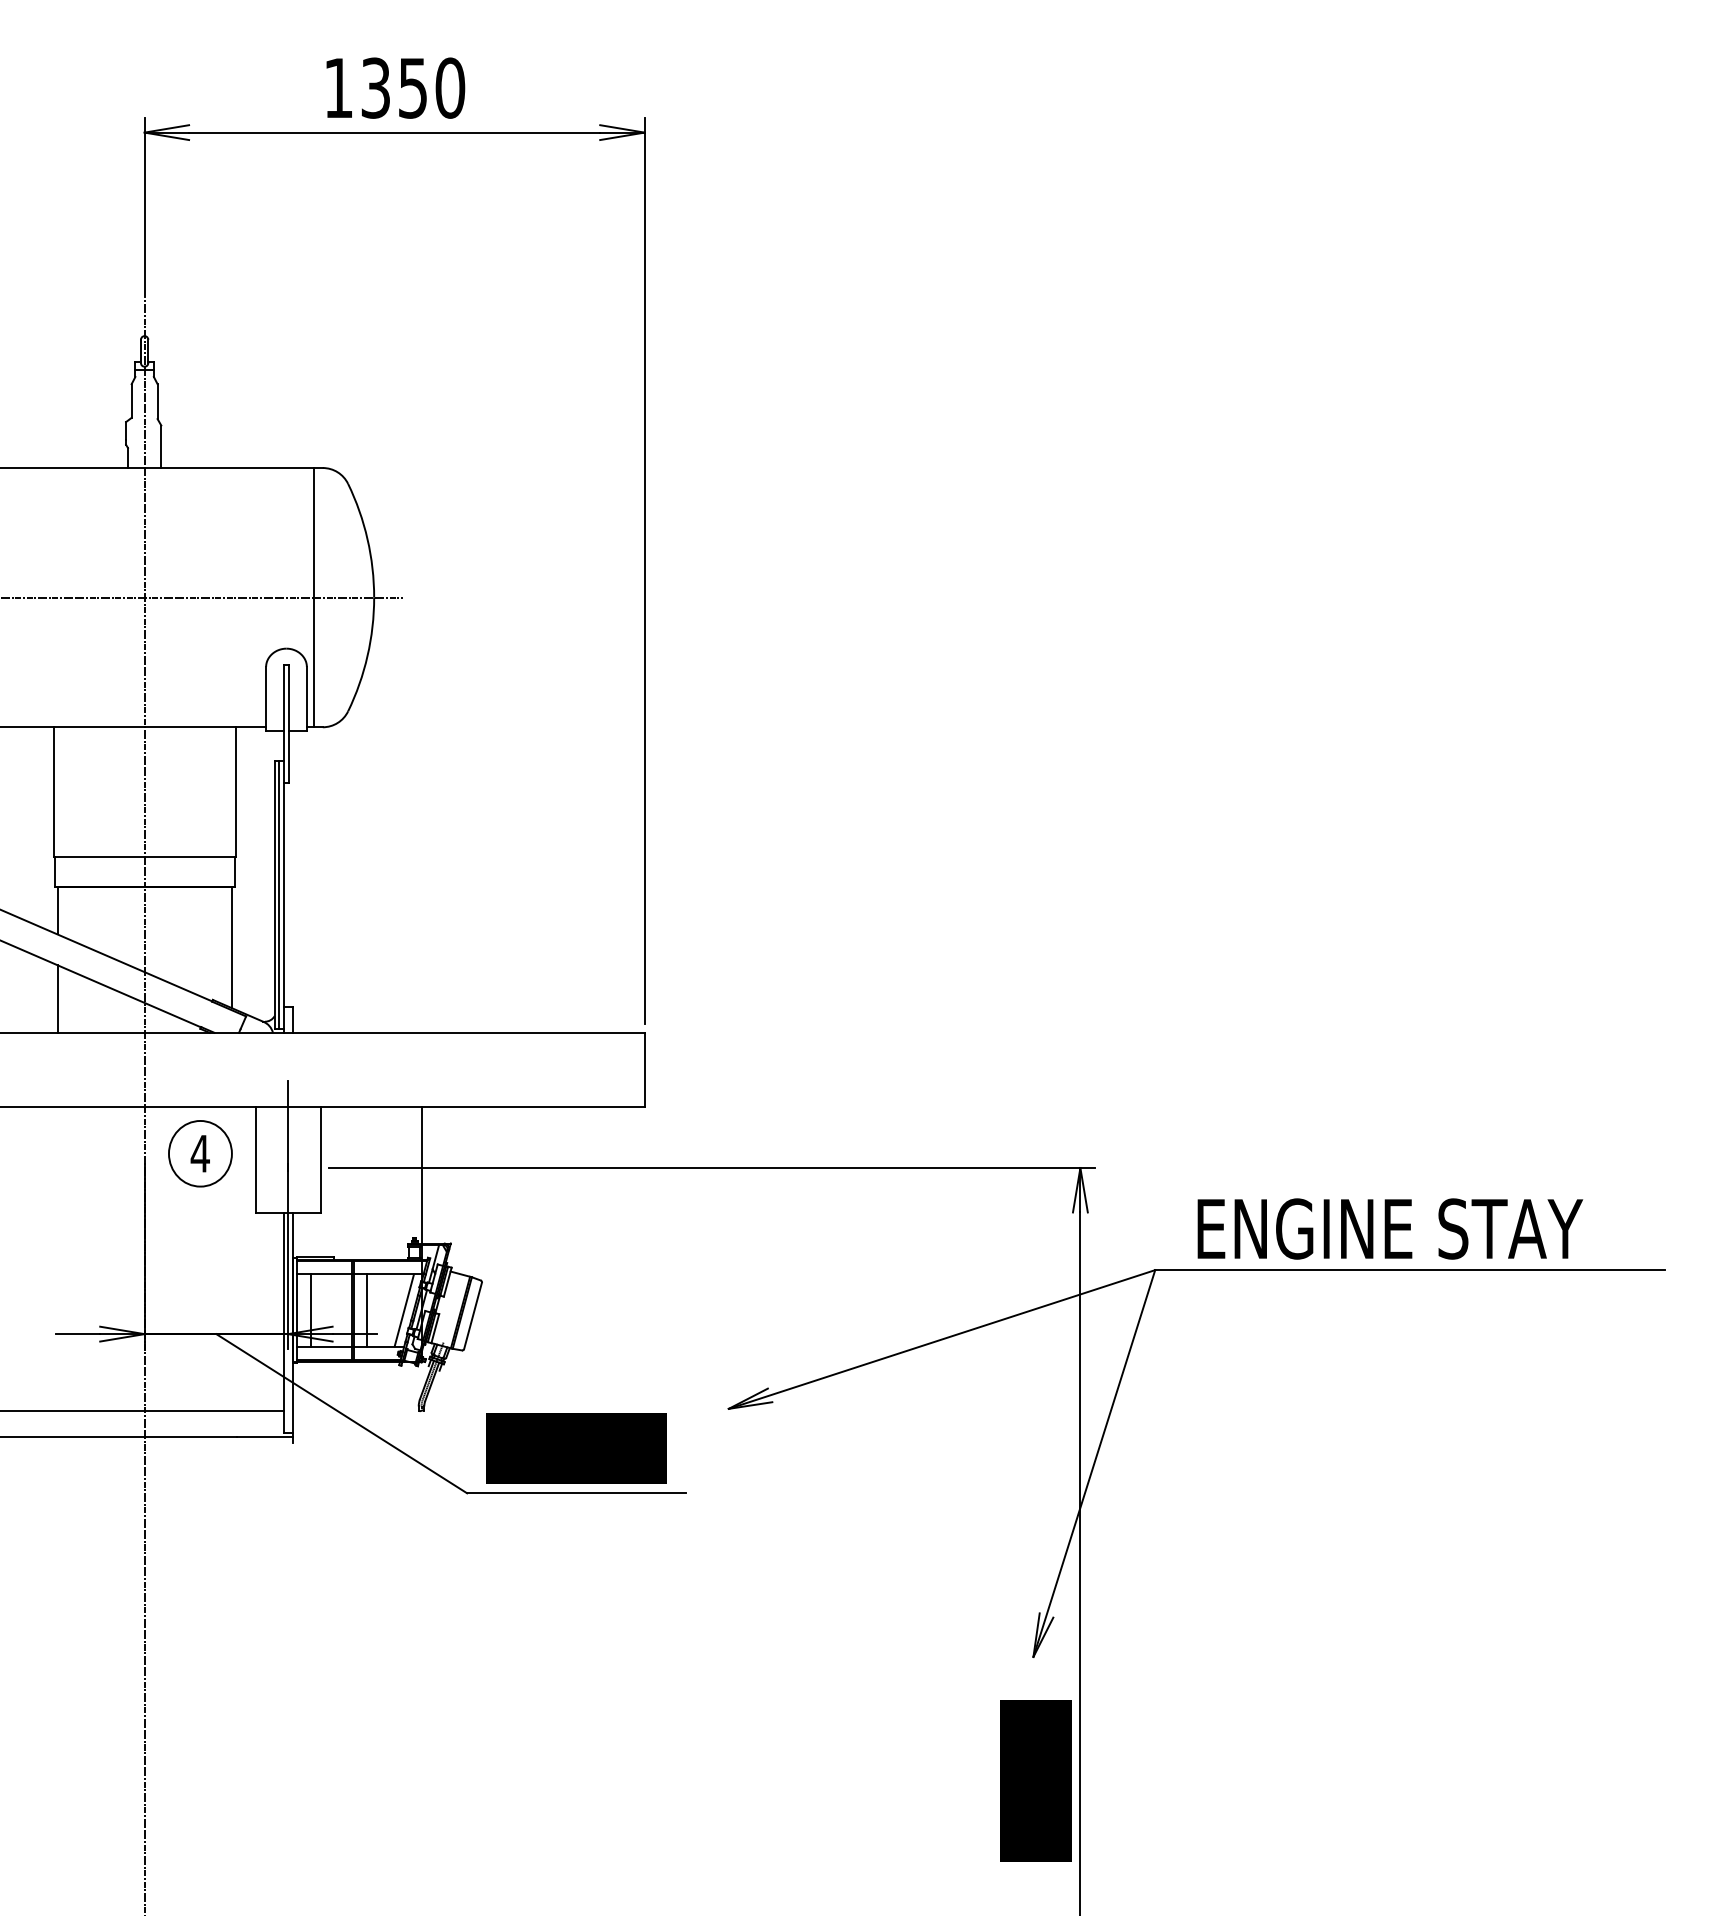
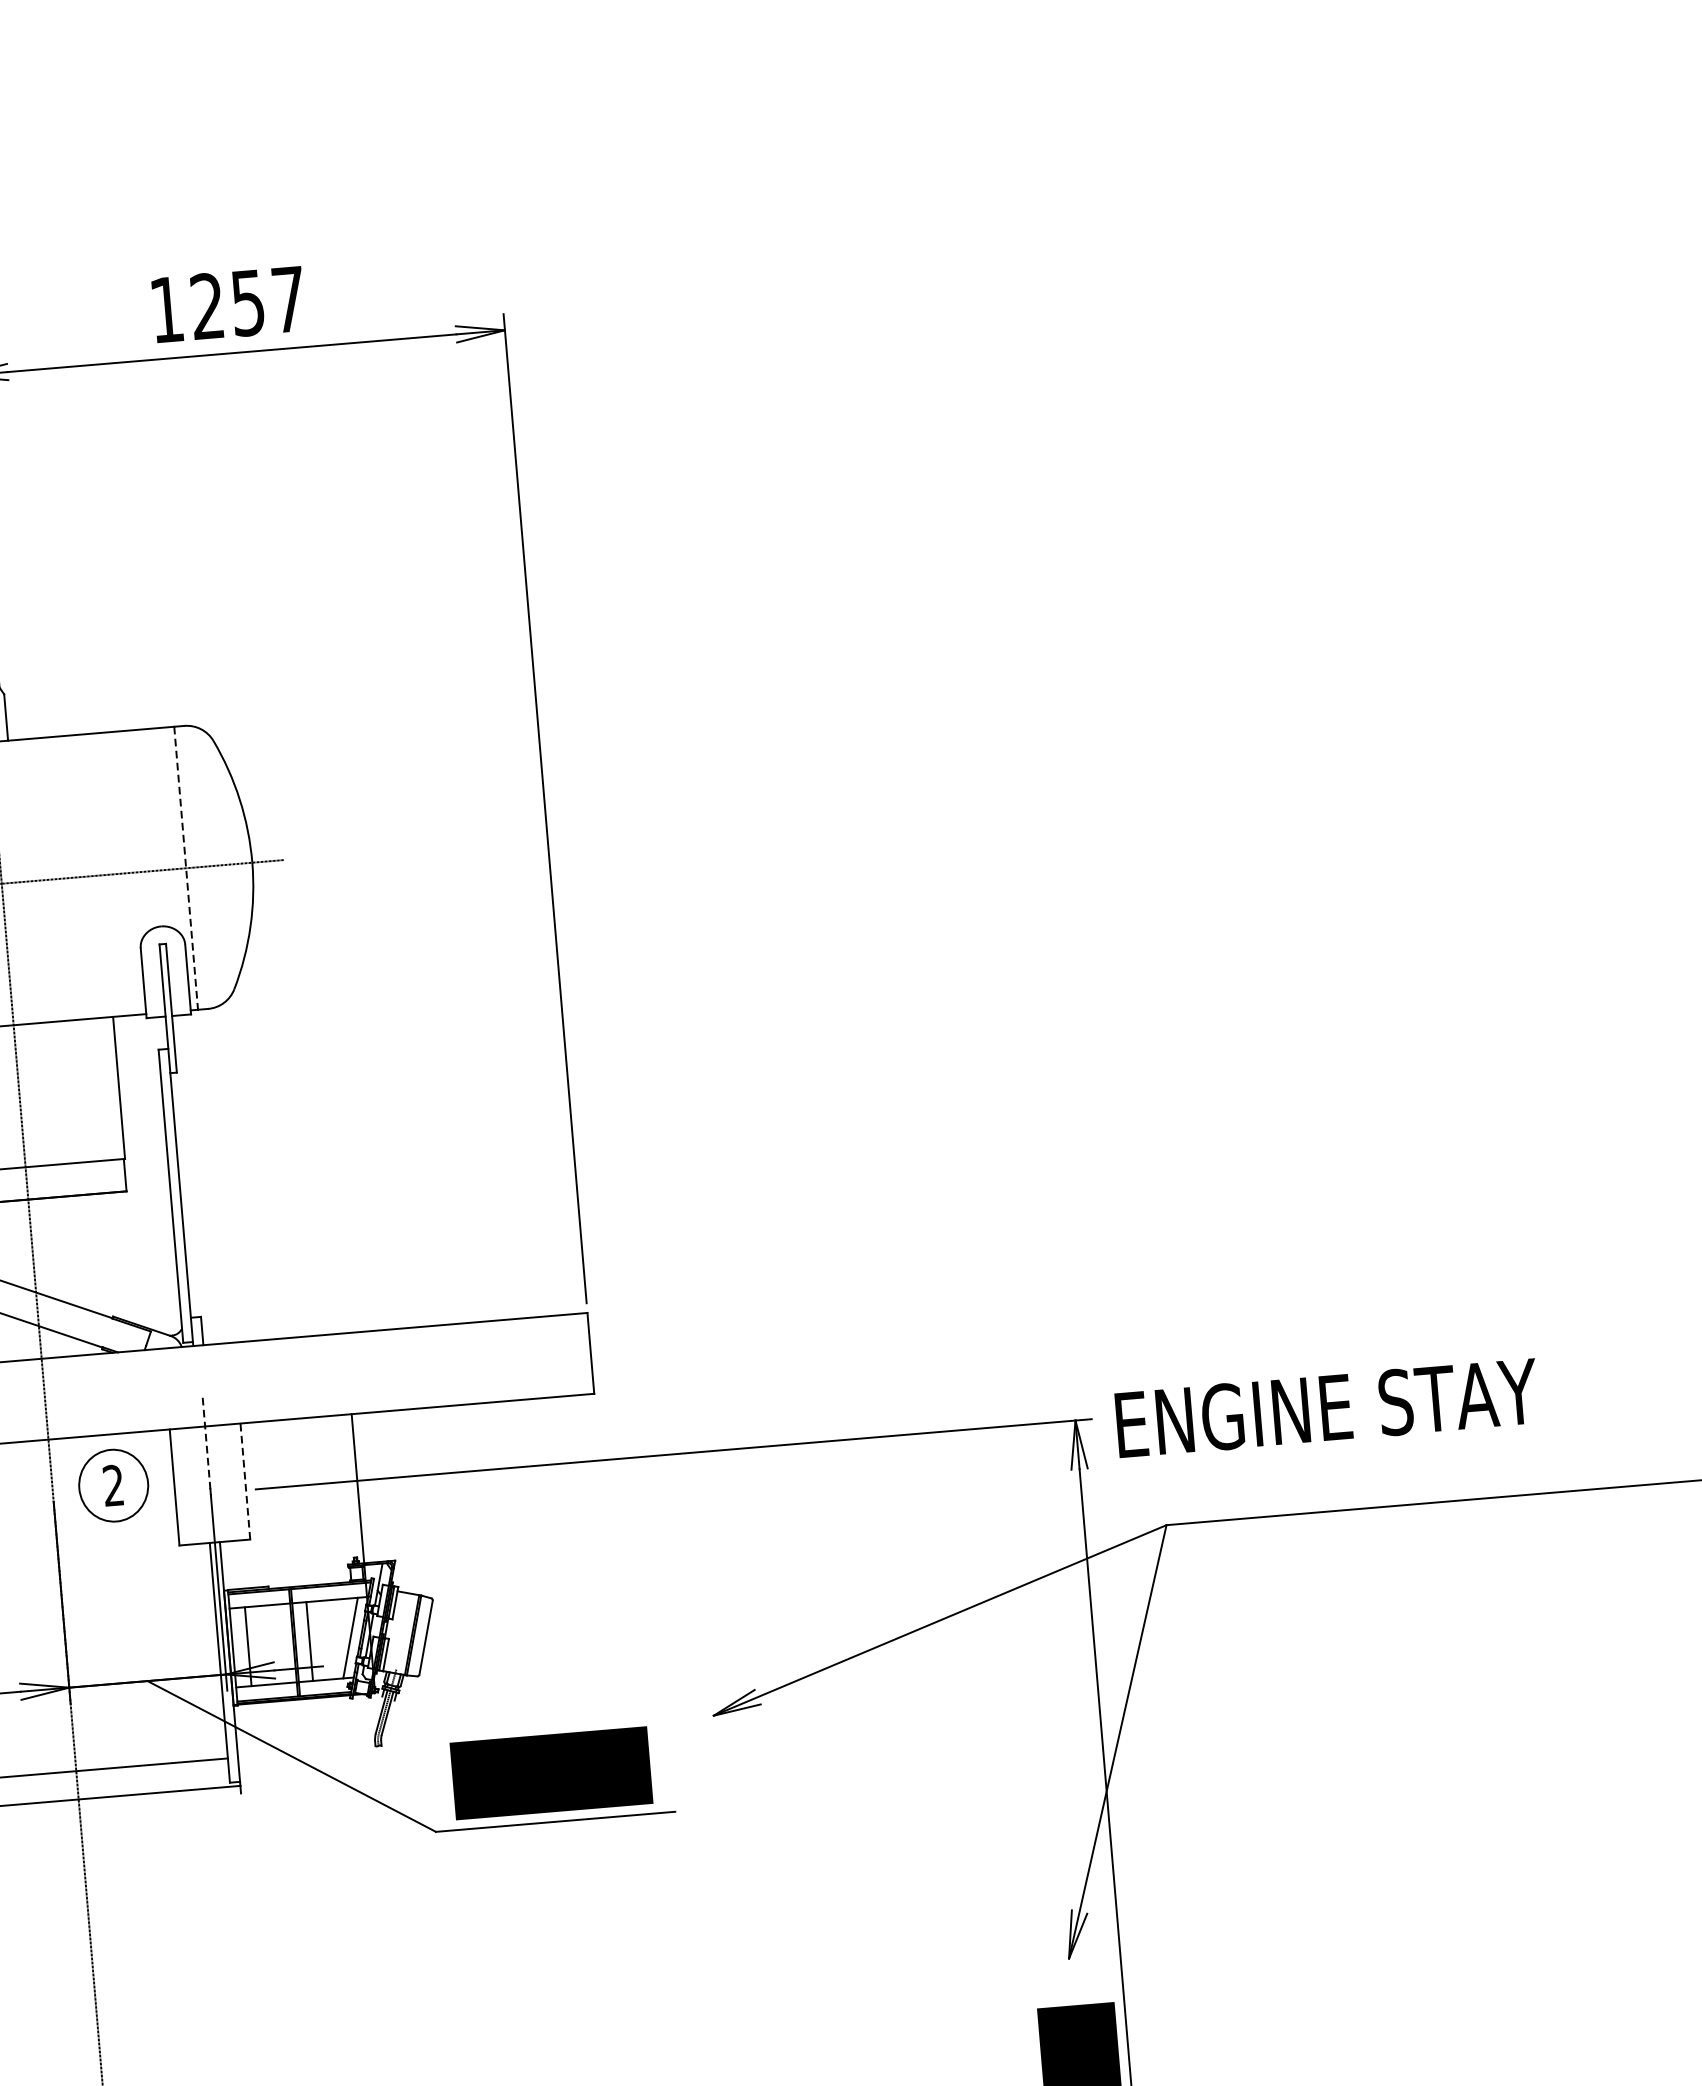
text: (413, 87) -> (248, 302), 1350 -> 1257
line: (313, 597) -> (186, 868), solid -> dashed
line: (279, 894) -> (176, 1195), removed
line: (231, 947) -> (128, 1257), removed
line: (288, 1126) -> (207, 1447), solid -> dashed
text: (199, 1153) -> (112, 1485), 4 -> 2
line: (320, 1159) -> (245, 1480), solid -> dashed
text: (1390, 1228) -> (1327, 1407), moved

